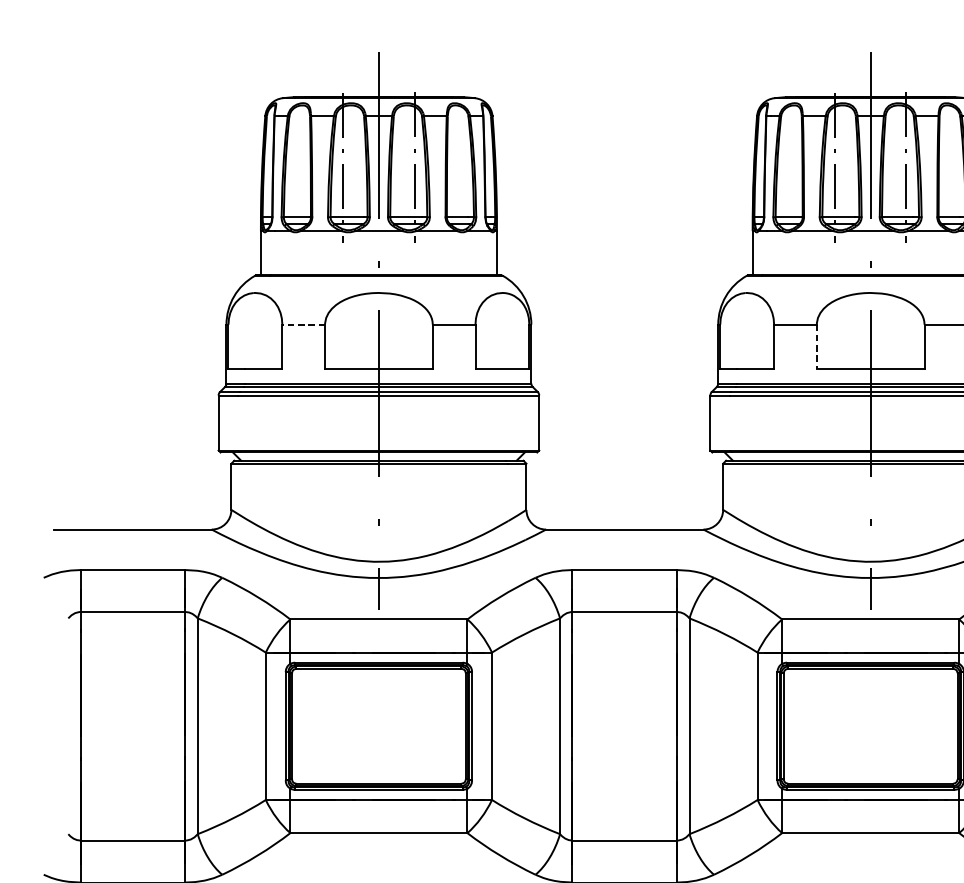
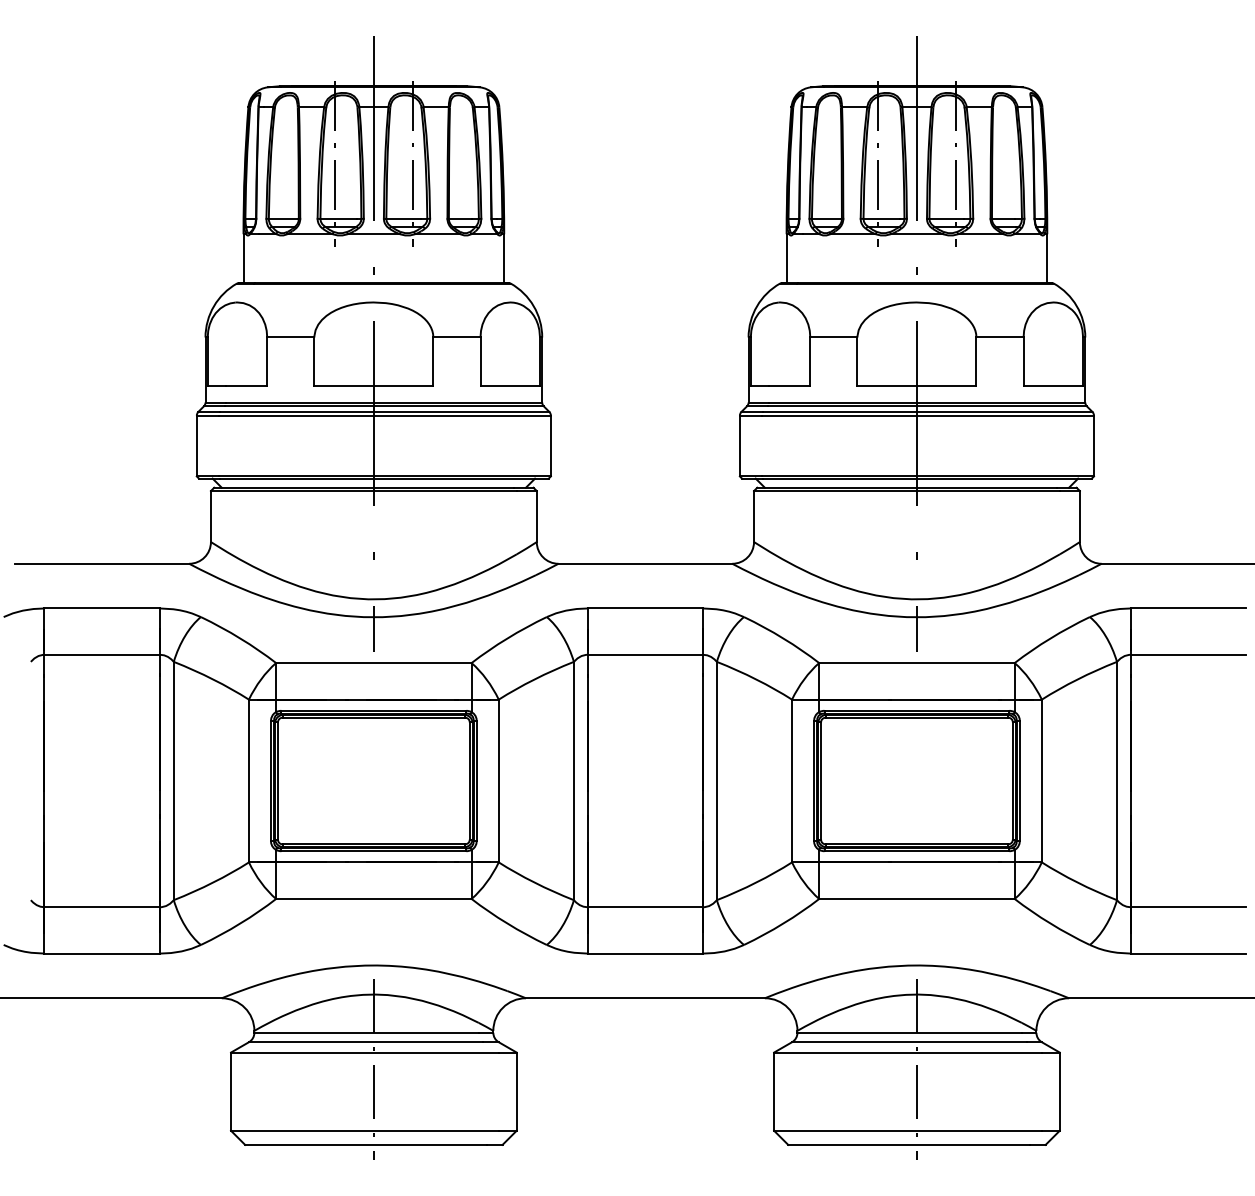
line: (303, 324) -> (290, 337), dashed -> solid
line: (816, 347) -> (857, 362), dashed -> solid

